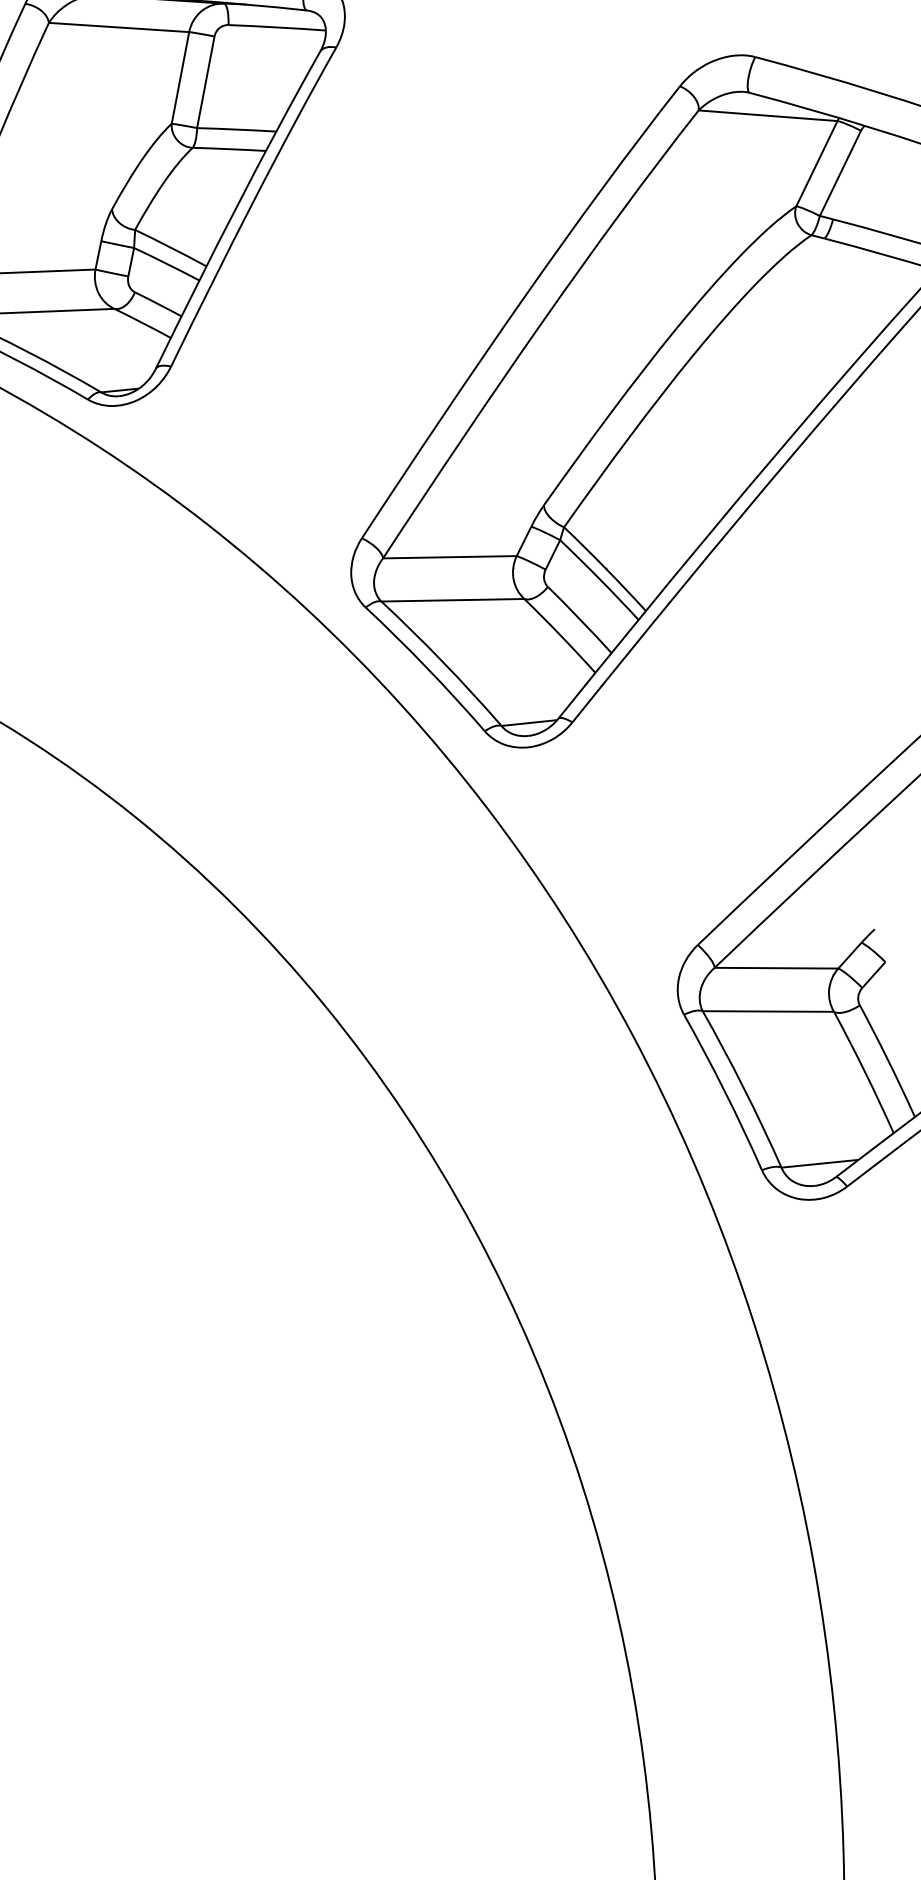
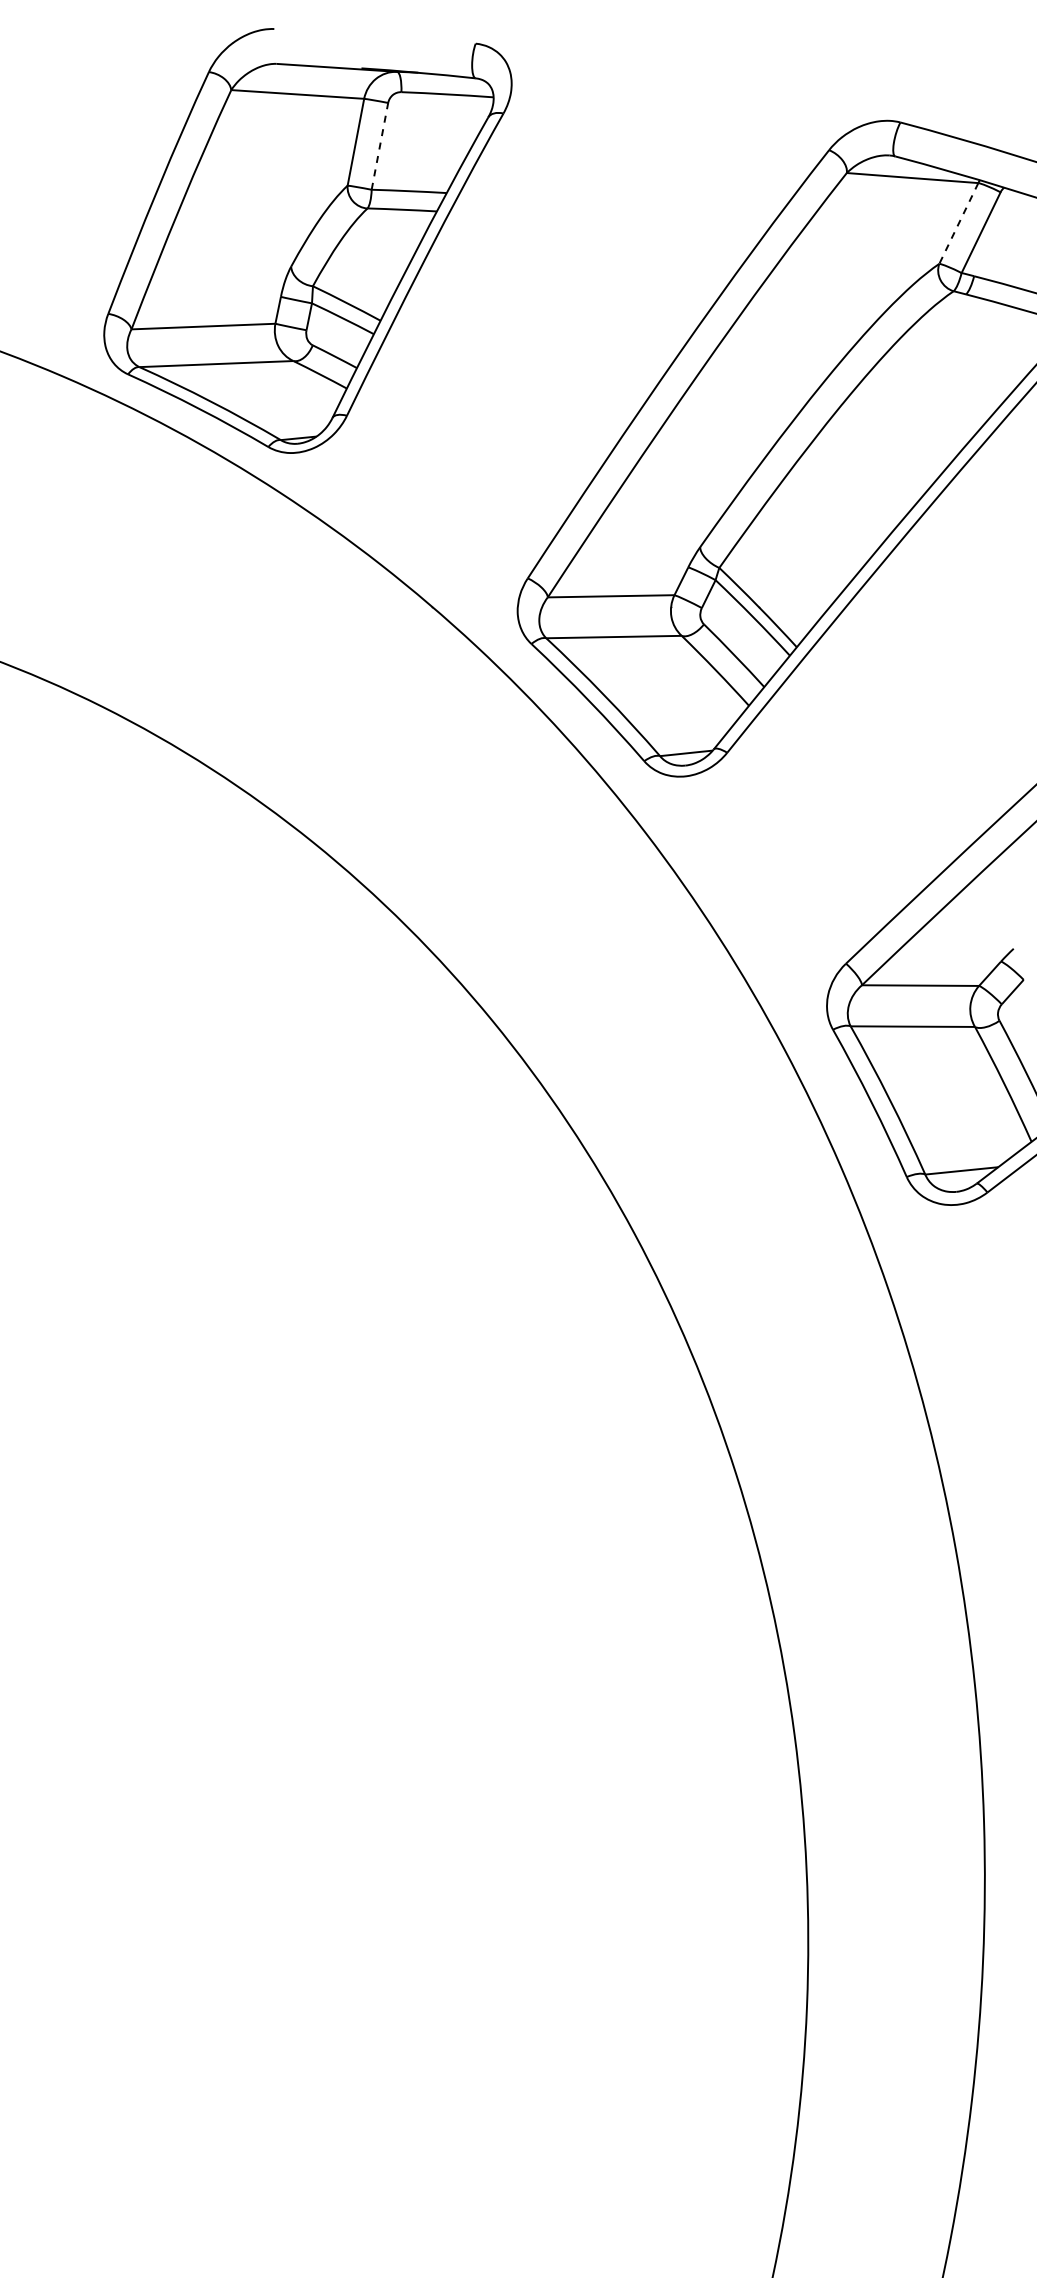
line: (206, 81) -> (380, 145), solid -> dashed
line: (816, 163) -> (958, 223), solid -> dashed

